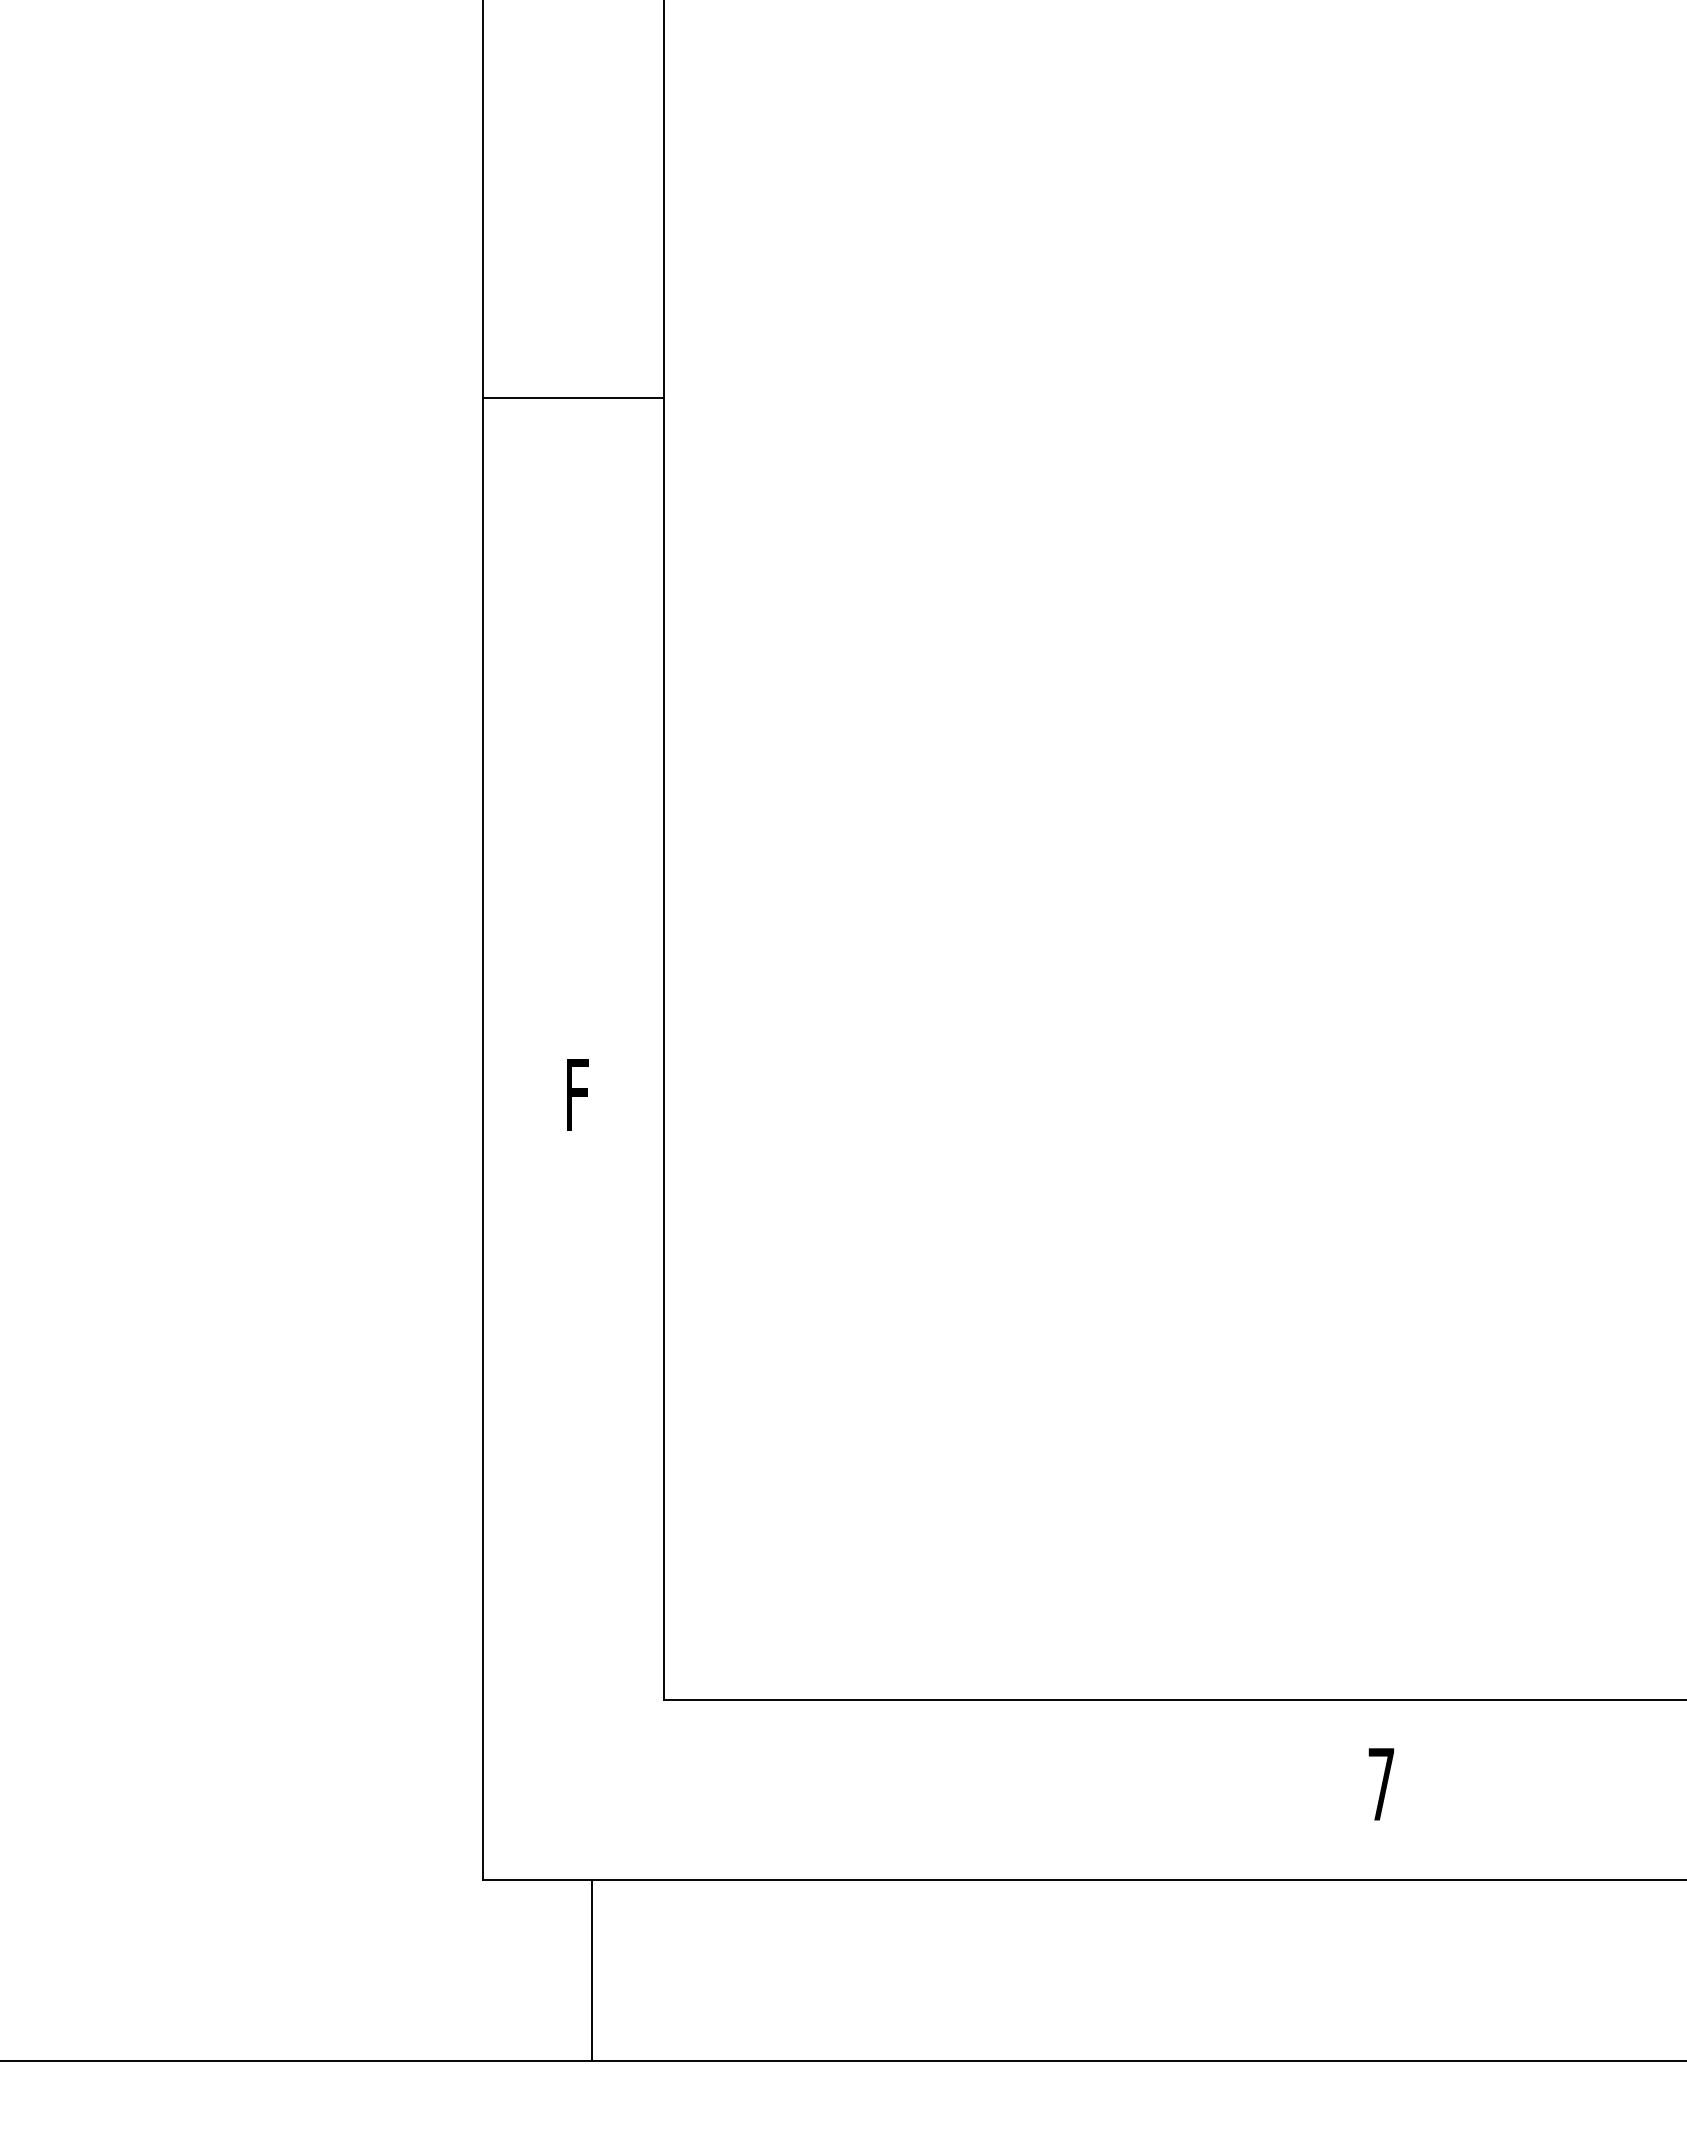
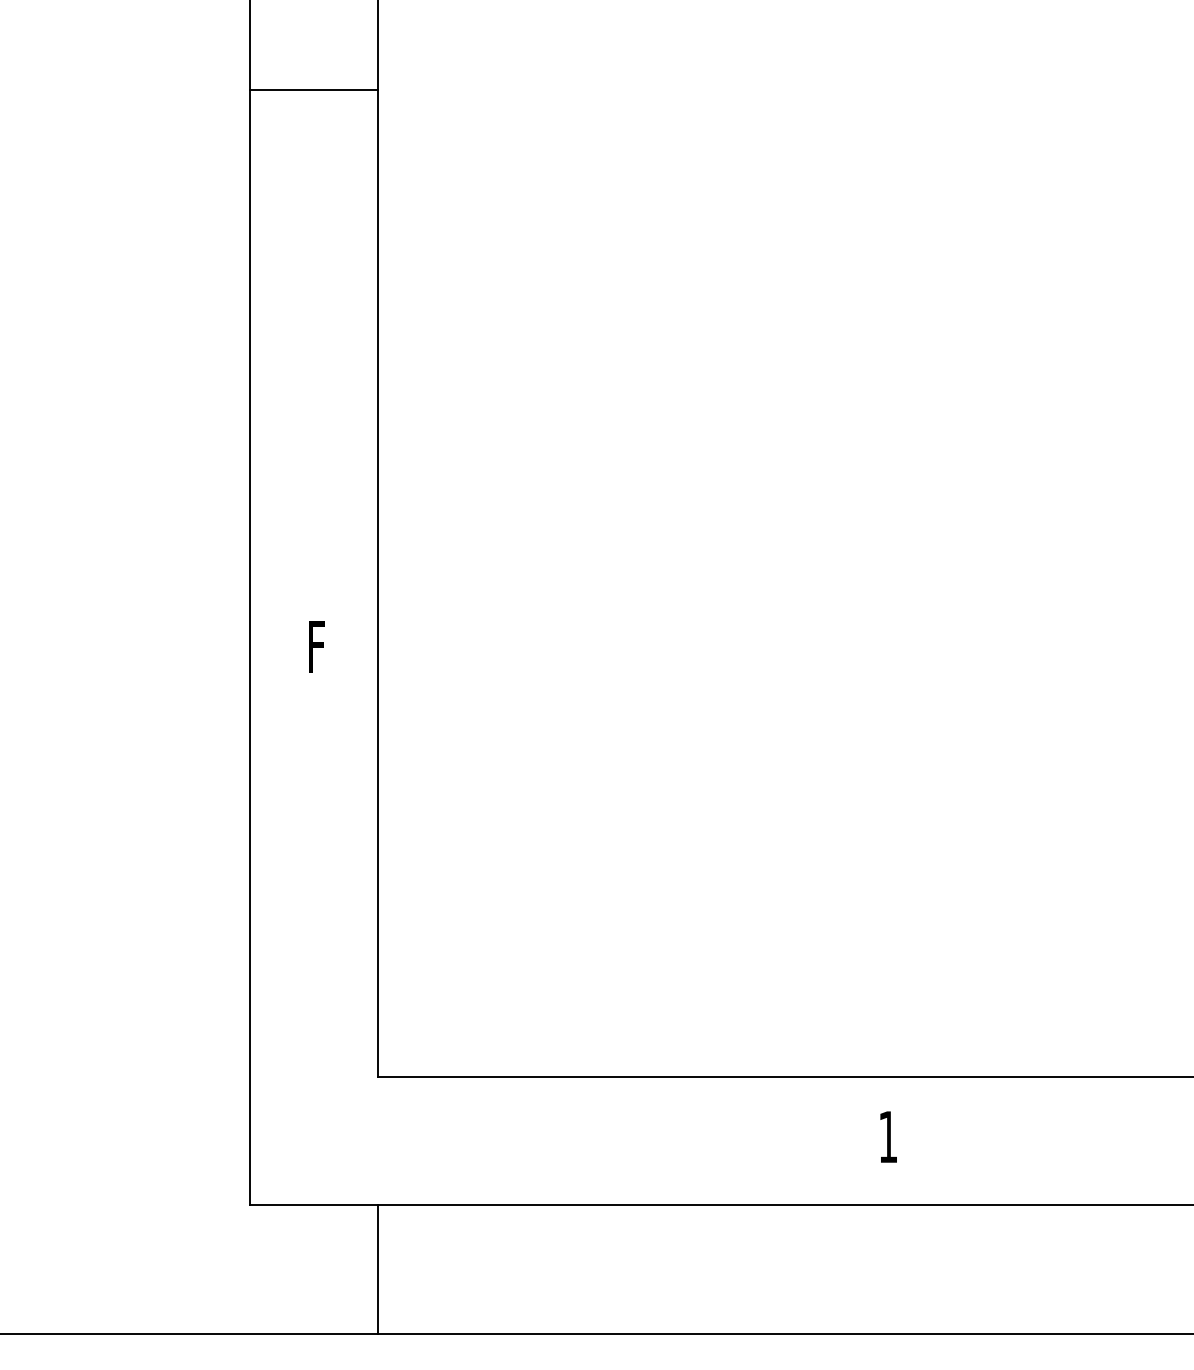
line: (573, 398) -> (313, 89), moved
text: (1381, 1784) -> (888, 1137), 7 -> 1
line: (591, 1970) -> (377, 1269), moved

